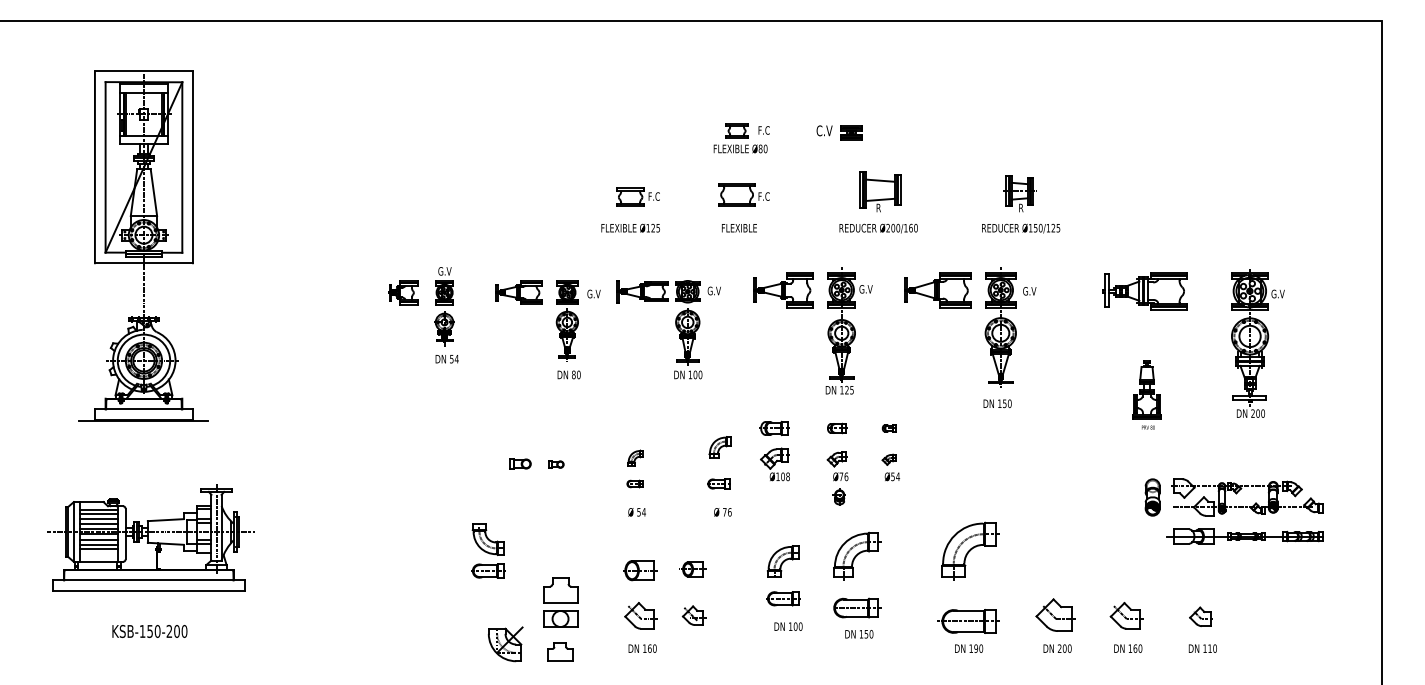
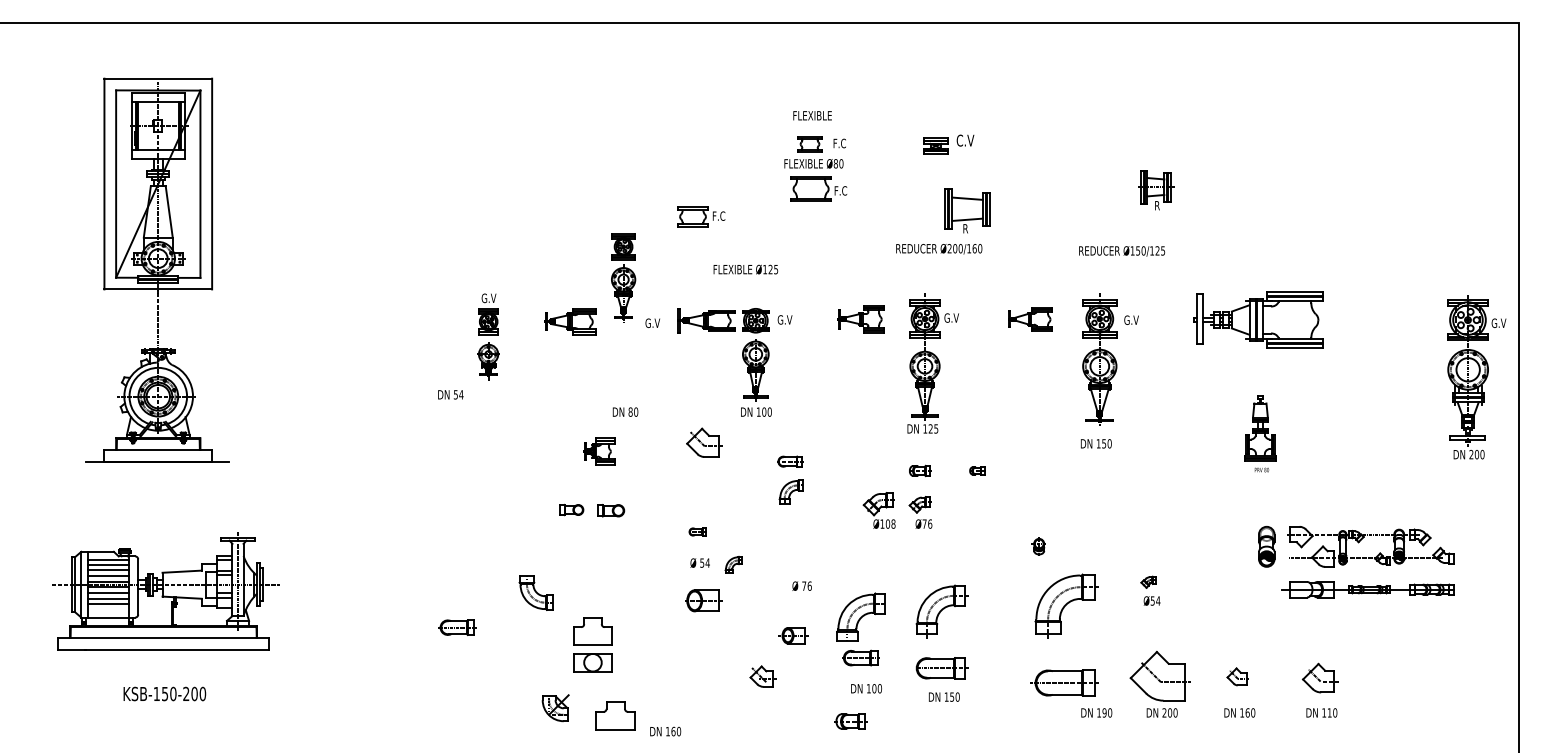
text: (824, 130) -> (965, 140), moved
part: (1019, 193) -> (1155, 189), moved
part: (743, 194) -> (818, 188), moved
text: (630, 227) -> (745, 268), moved
text: (739, 228) -> (812, 116), moved
text: (878, 228) -> (939, 249), moved
part: (783, 290) -> (861, 319), size x0.7
part: (937, 290) -> (1030, 319), size x0.6
part: (1144, 291) -> (1257, 320), size x1.4
part: (403, 292) -> (599, 451), moved
part: (566, 320) -> (622, 277), moved
part: (1257, 343) -> (1476, 377), moved
text: (446, 359) -> (450, 395), moved
part: (774, 428) -> (851, 721), moved
part: (635, 457) -> (733, 564), moved
part: (556, 464) -> (611, 510), size x1.6
part: (774, 464) -> (878, 510), moved
part: (890, 467) -> (1149, 590), moved
part: (718, 483) -> (789, 461), moved
part: (838, 496) -> (1037, 545), moved
text: (722, 512) -> (801, 586), moved
part: (782, 561) -> (859, 617), size x1.4
part: (692, 569) -> (792, 635), moved
part: (488, 570) -> (457, 627), moved
part: (640, 570) -> (703, 600), moved
part: (560, 602) -> (592, 644), moved
part: (1055, 614) -> (1159, 675), size x1.4
part: (640, 615) -> (703, 442), moved
part: (1126, 615) -> (1237, 676), size x0.6
part: (1200, 616) -> (1319, 677), size x1.4
part: (505, 644) -> (555, 708), size x0.7
text: (642, 648) -> (665, 731), moved
text: (969, 648) -> (1097, 712), moved
part: (560, 651) -> (615, 716), size x1.4

